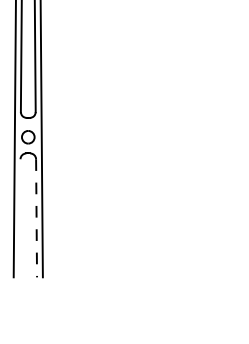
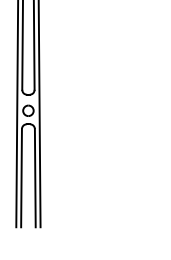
line: (19, 218) -> (21, 178), added
line: (36, 218) -> (35, 178), dashed -> solid

